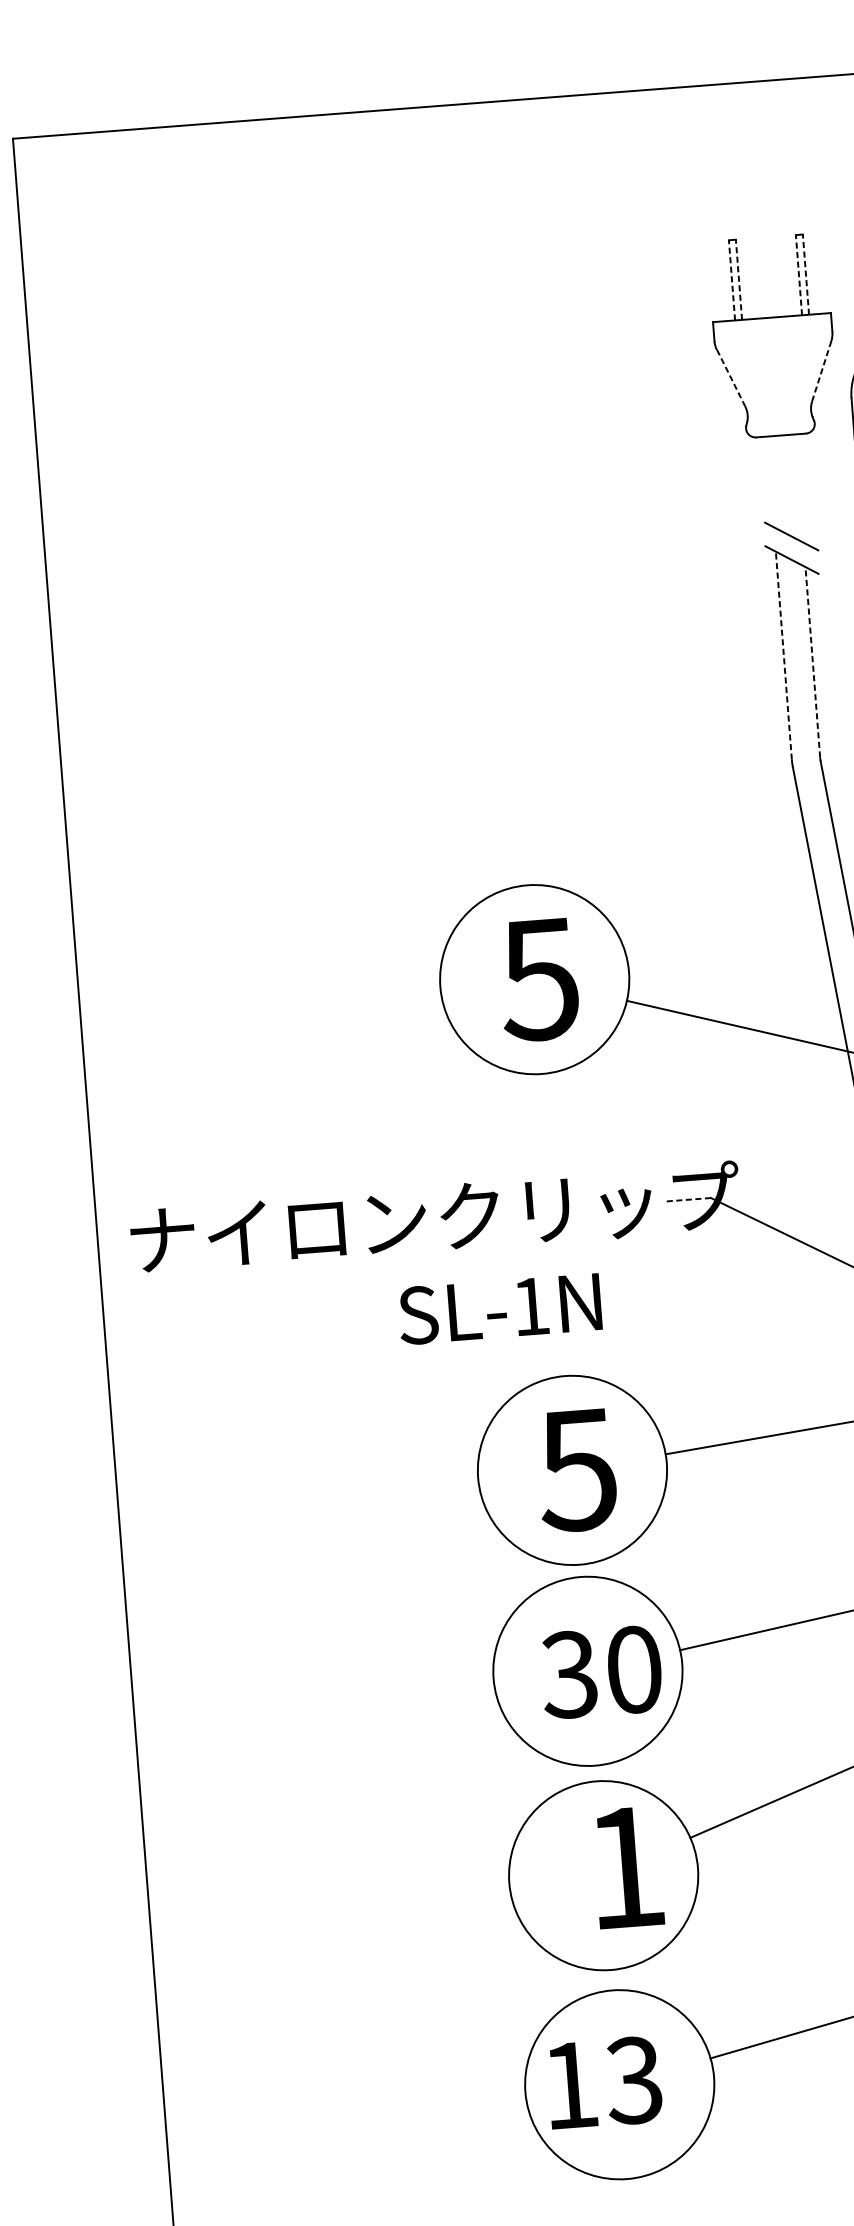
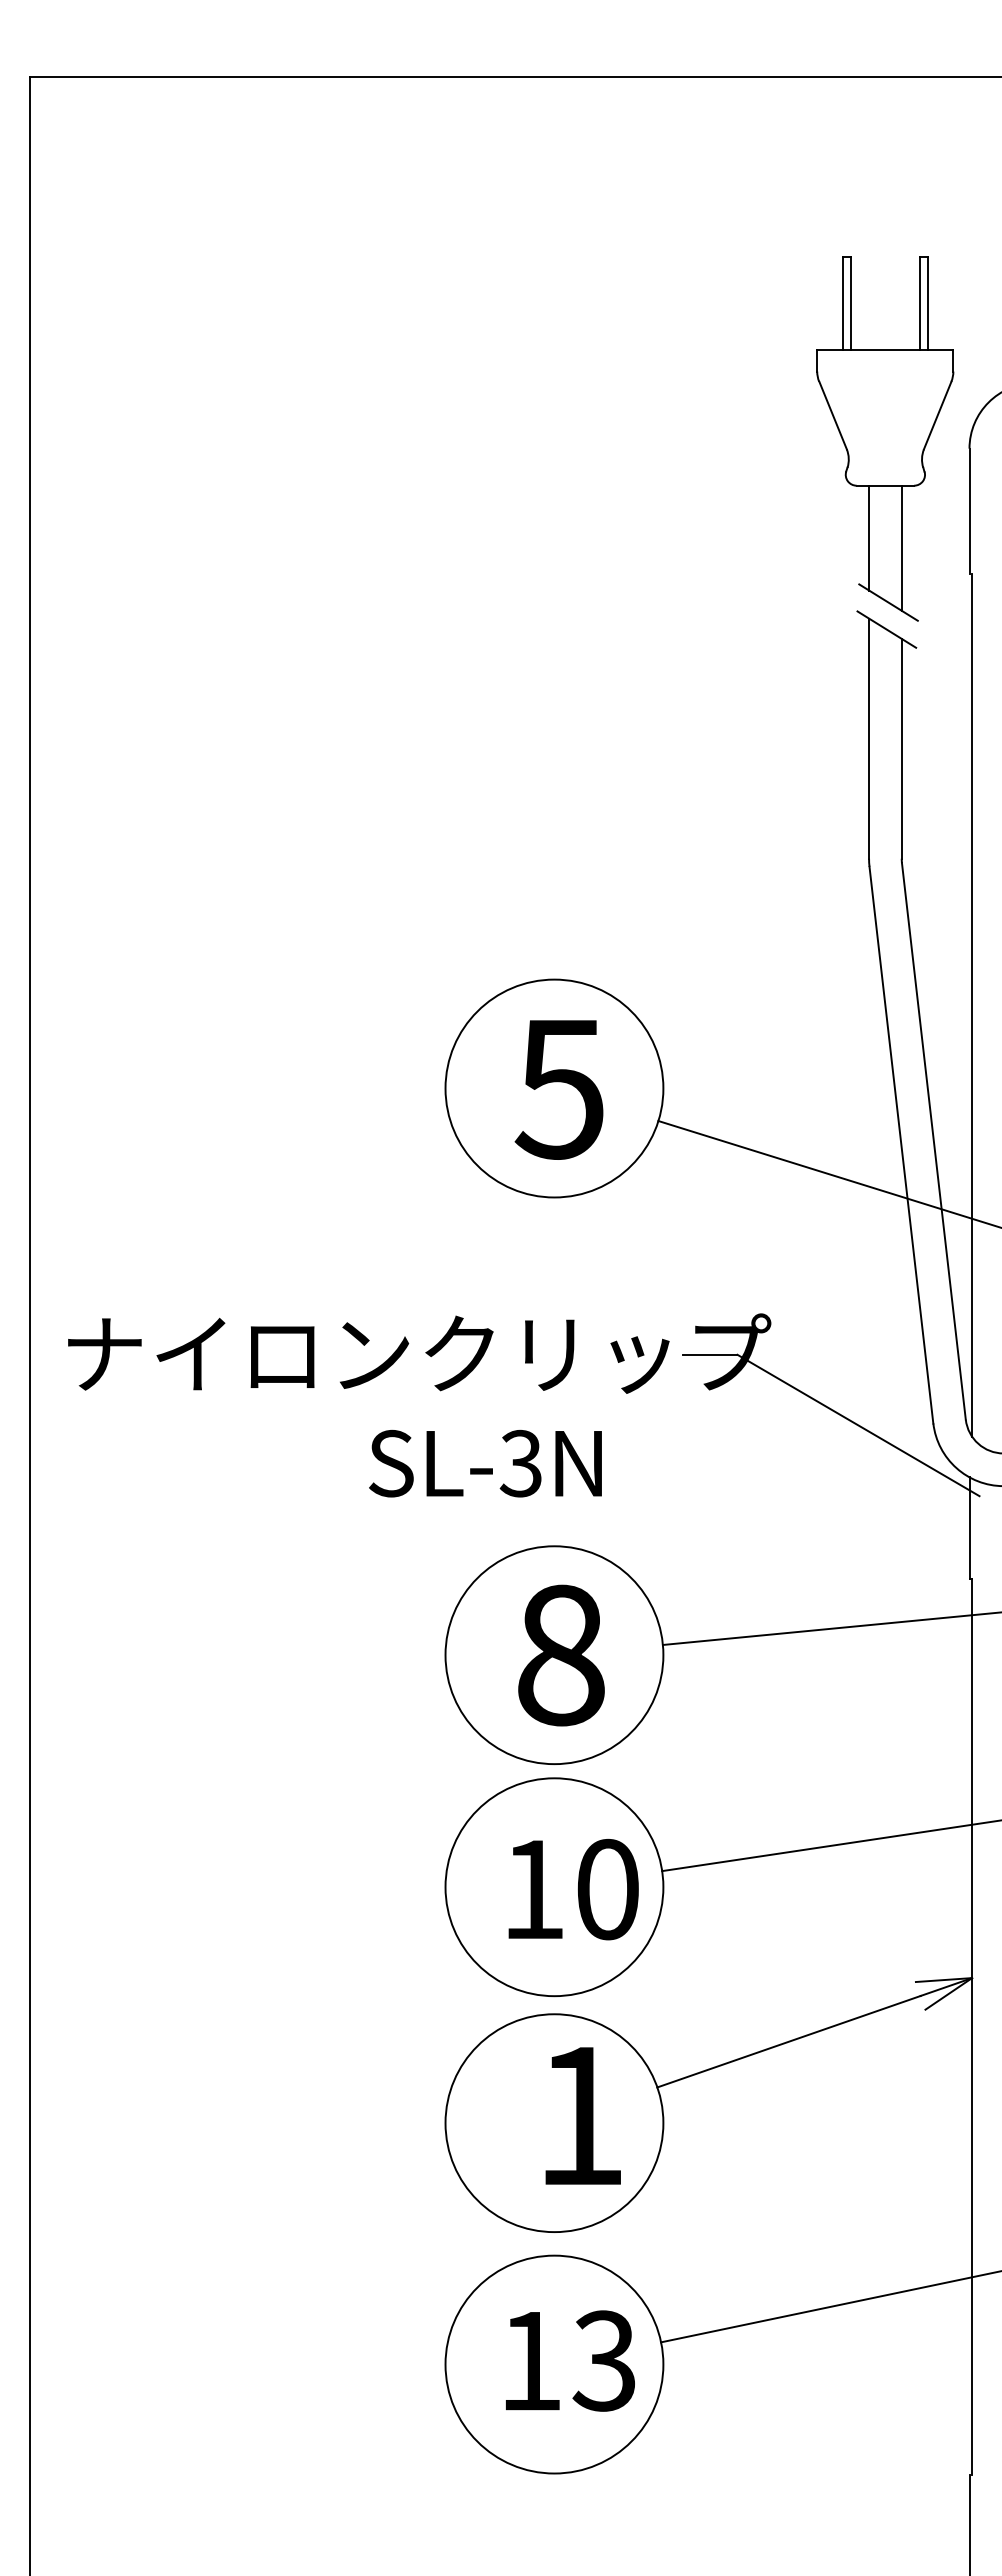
line: (806, 273) -> (928, 302), dashed -> solid
line: (799, 274) -> (920, 302), dashed -> solid
line: (731, 279) -> (842, 302), dashed -> solid
line: (738, 279) -> (850, 302), dashed -> solid
line: (821, 372) -> (937, 416), dashed -> solid
line: (731, 379) -> (833, 416), dashed -> solid
line: (770, 481) -> (869, 537), added
line: (799, 487) -> (901, 547), added
line: (784, 655) -> (869, 738), dashed -> solid
line: (812, 662) -> (901, 748), dashed -> solid
line: (686, 1199) -> (709, 1354), dashed -> solid
text: (530, 1306) -> (520, 1463), SL-1N -> SL-3N
text: (576, 1470) -> (559, 1655), 5 -> 8
text: (569, 1674) -> (532, 1889), 30 -> 10
text: (604, 2082) -> (570, 2360), moved

